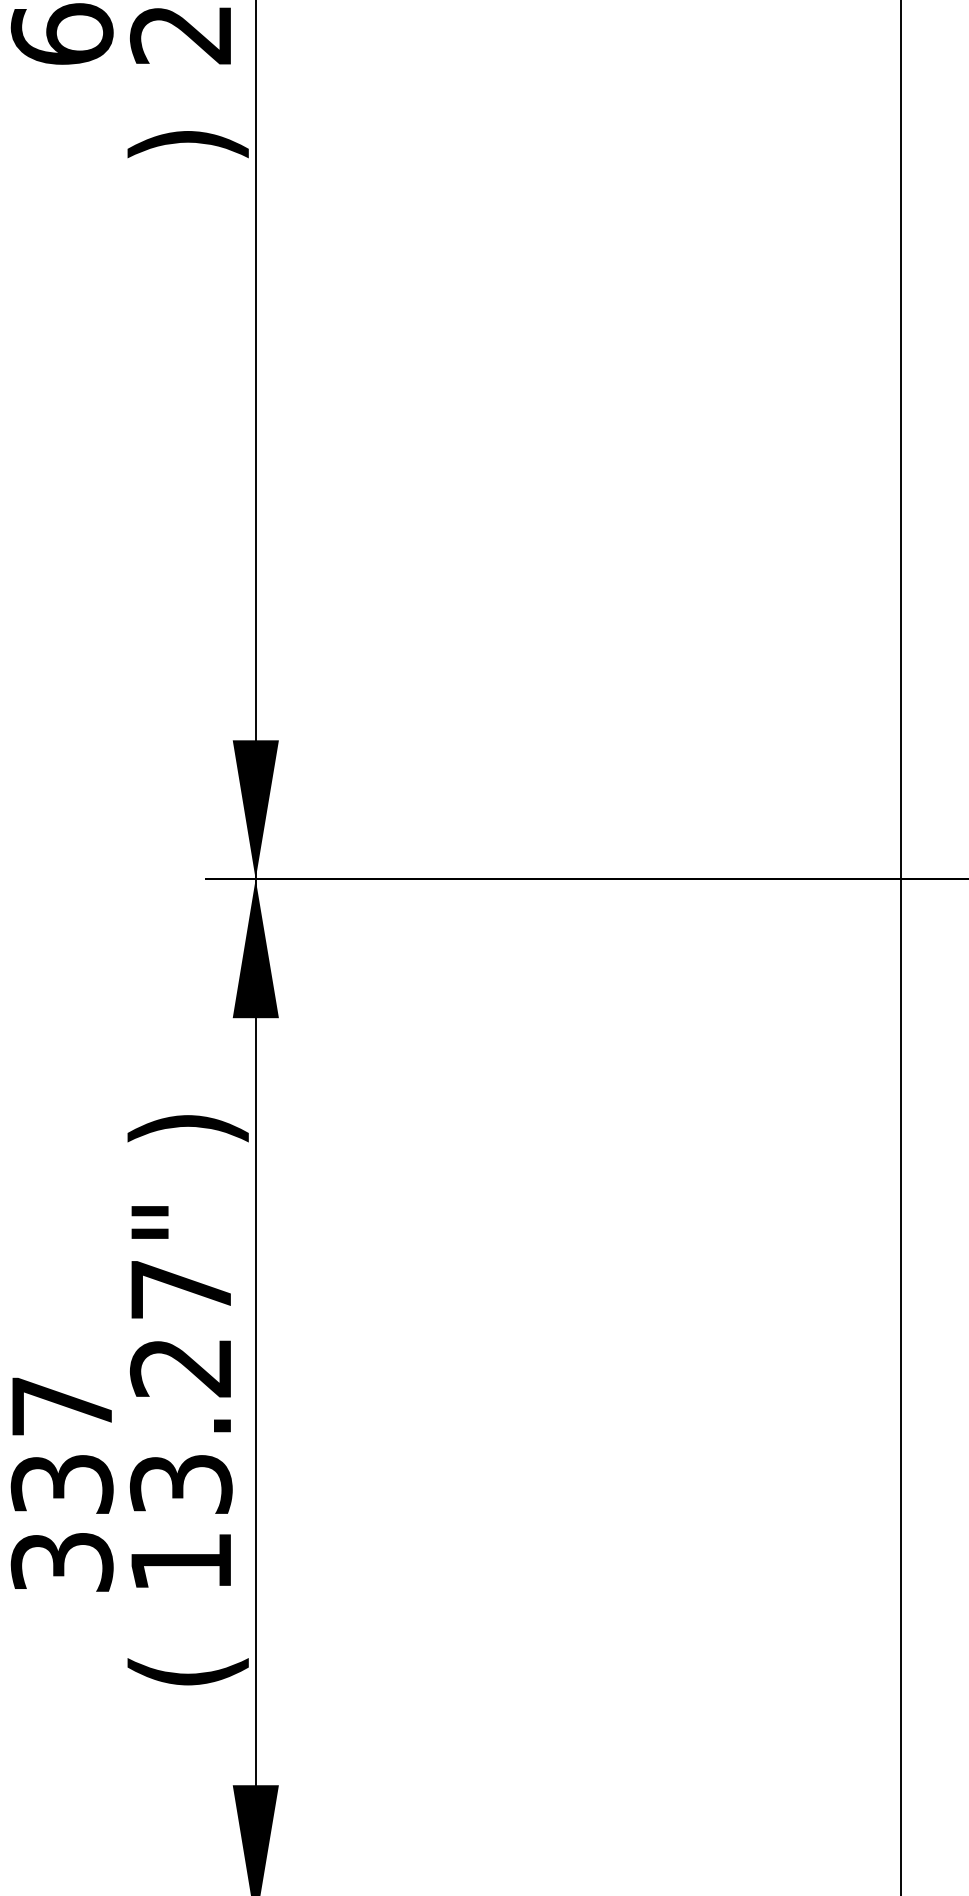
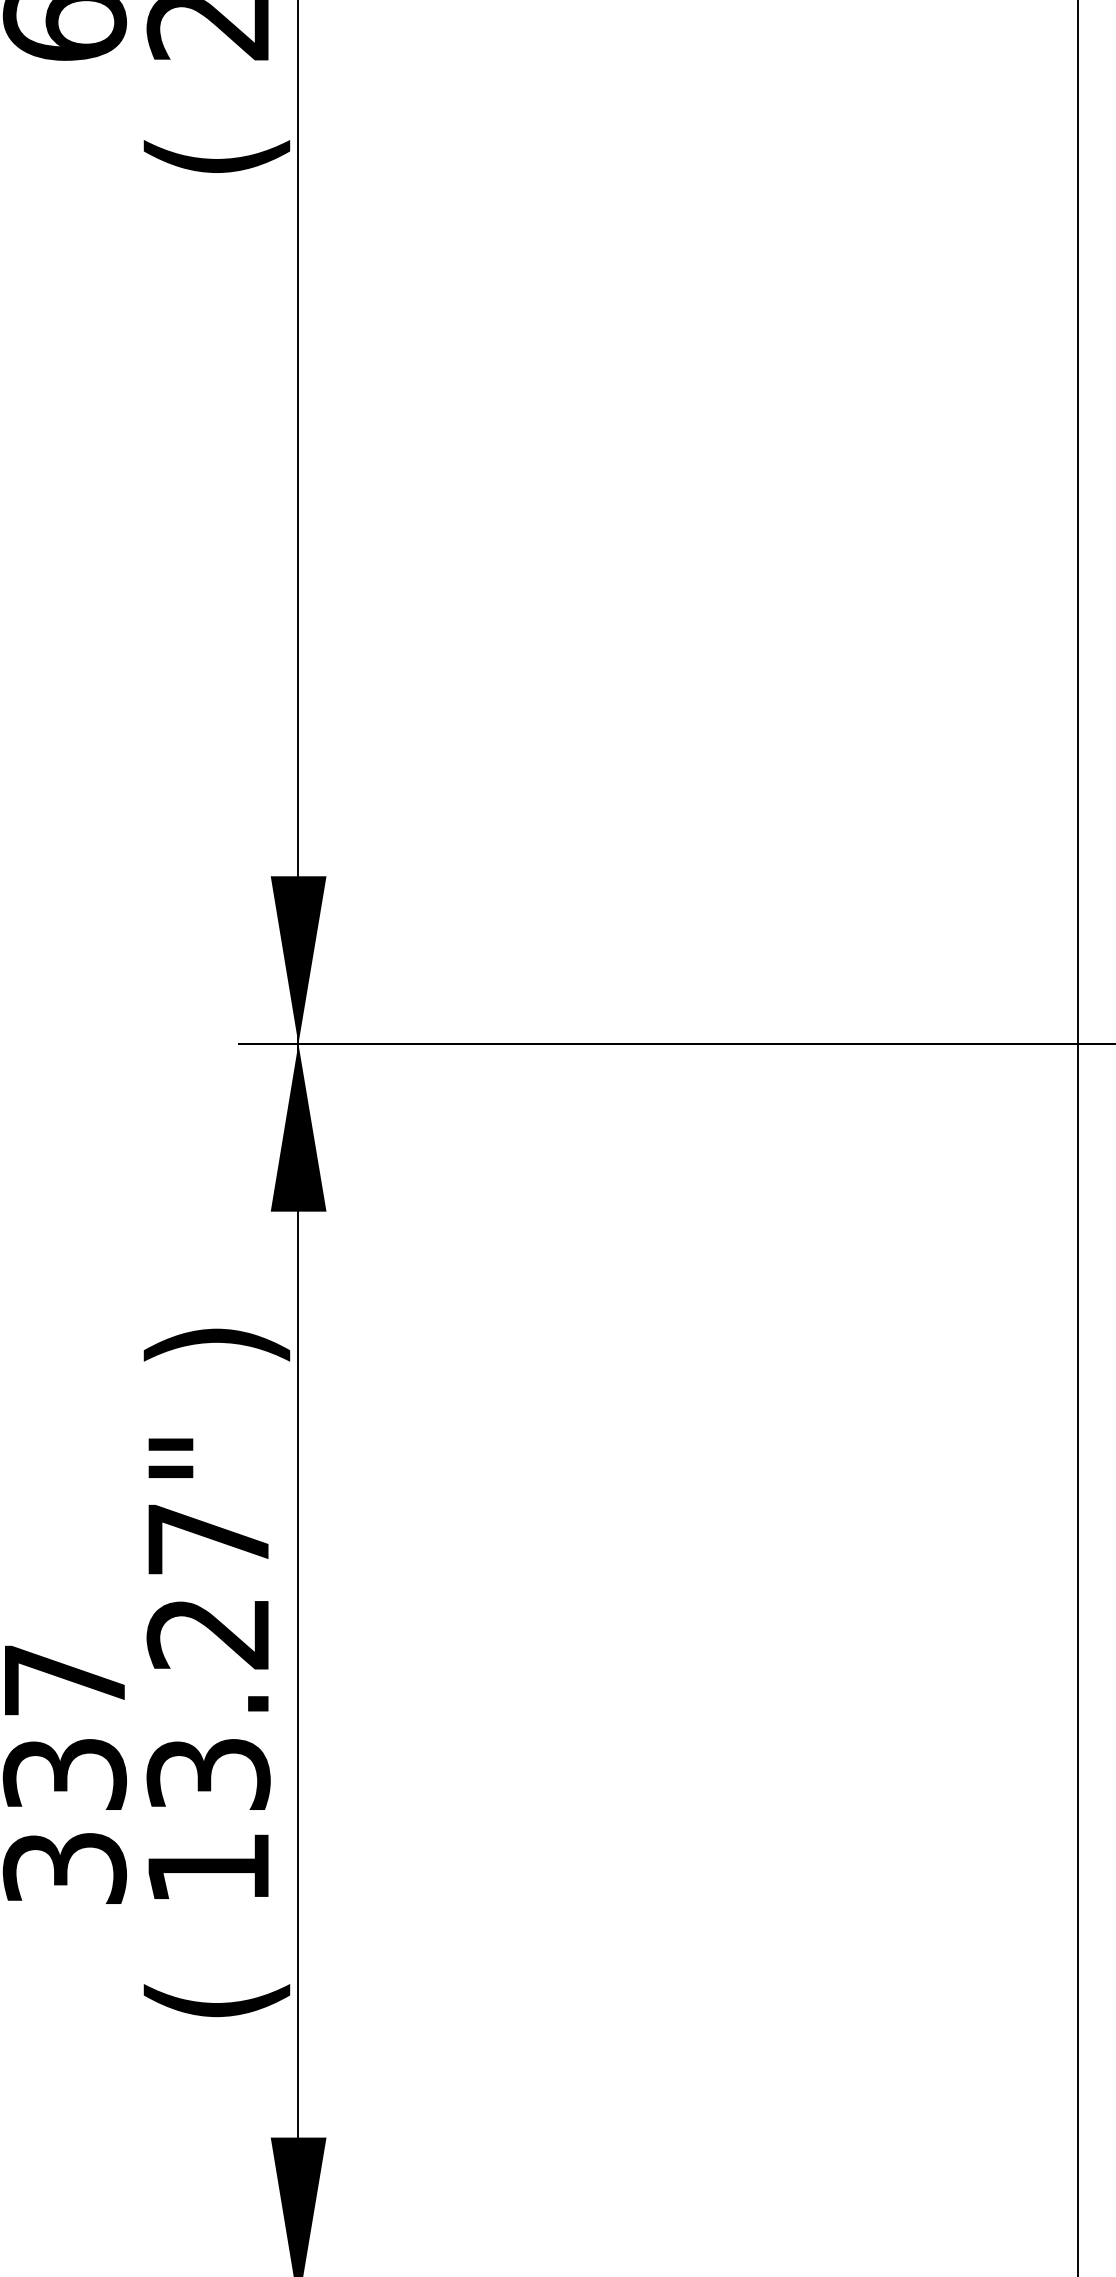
text: (187, 144) -> (216, 157), ) -> (

